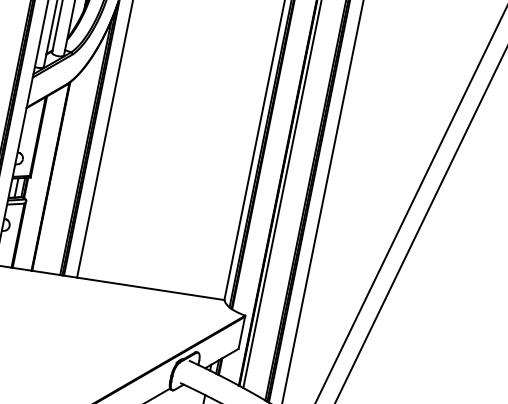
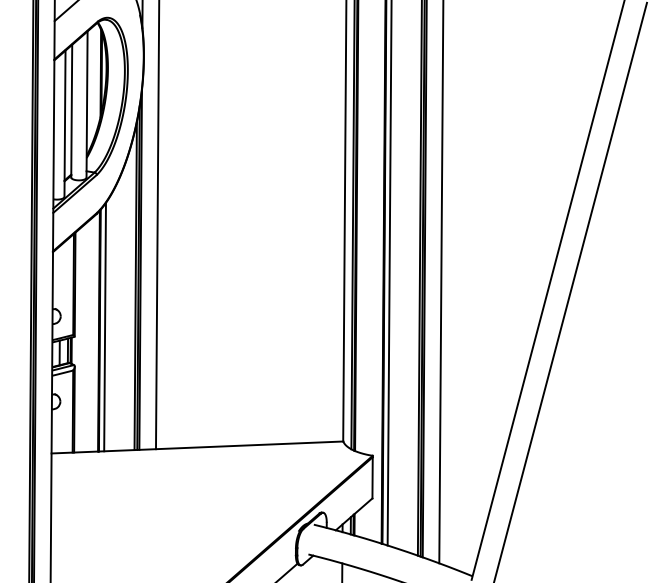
line: (55, 174) -> (104, 326), added

